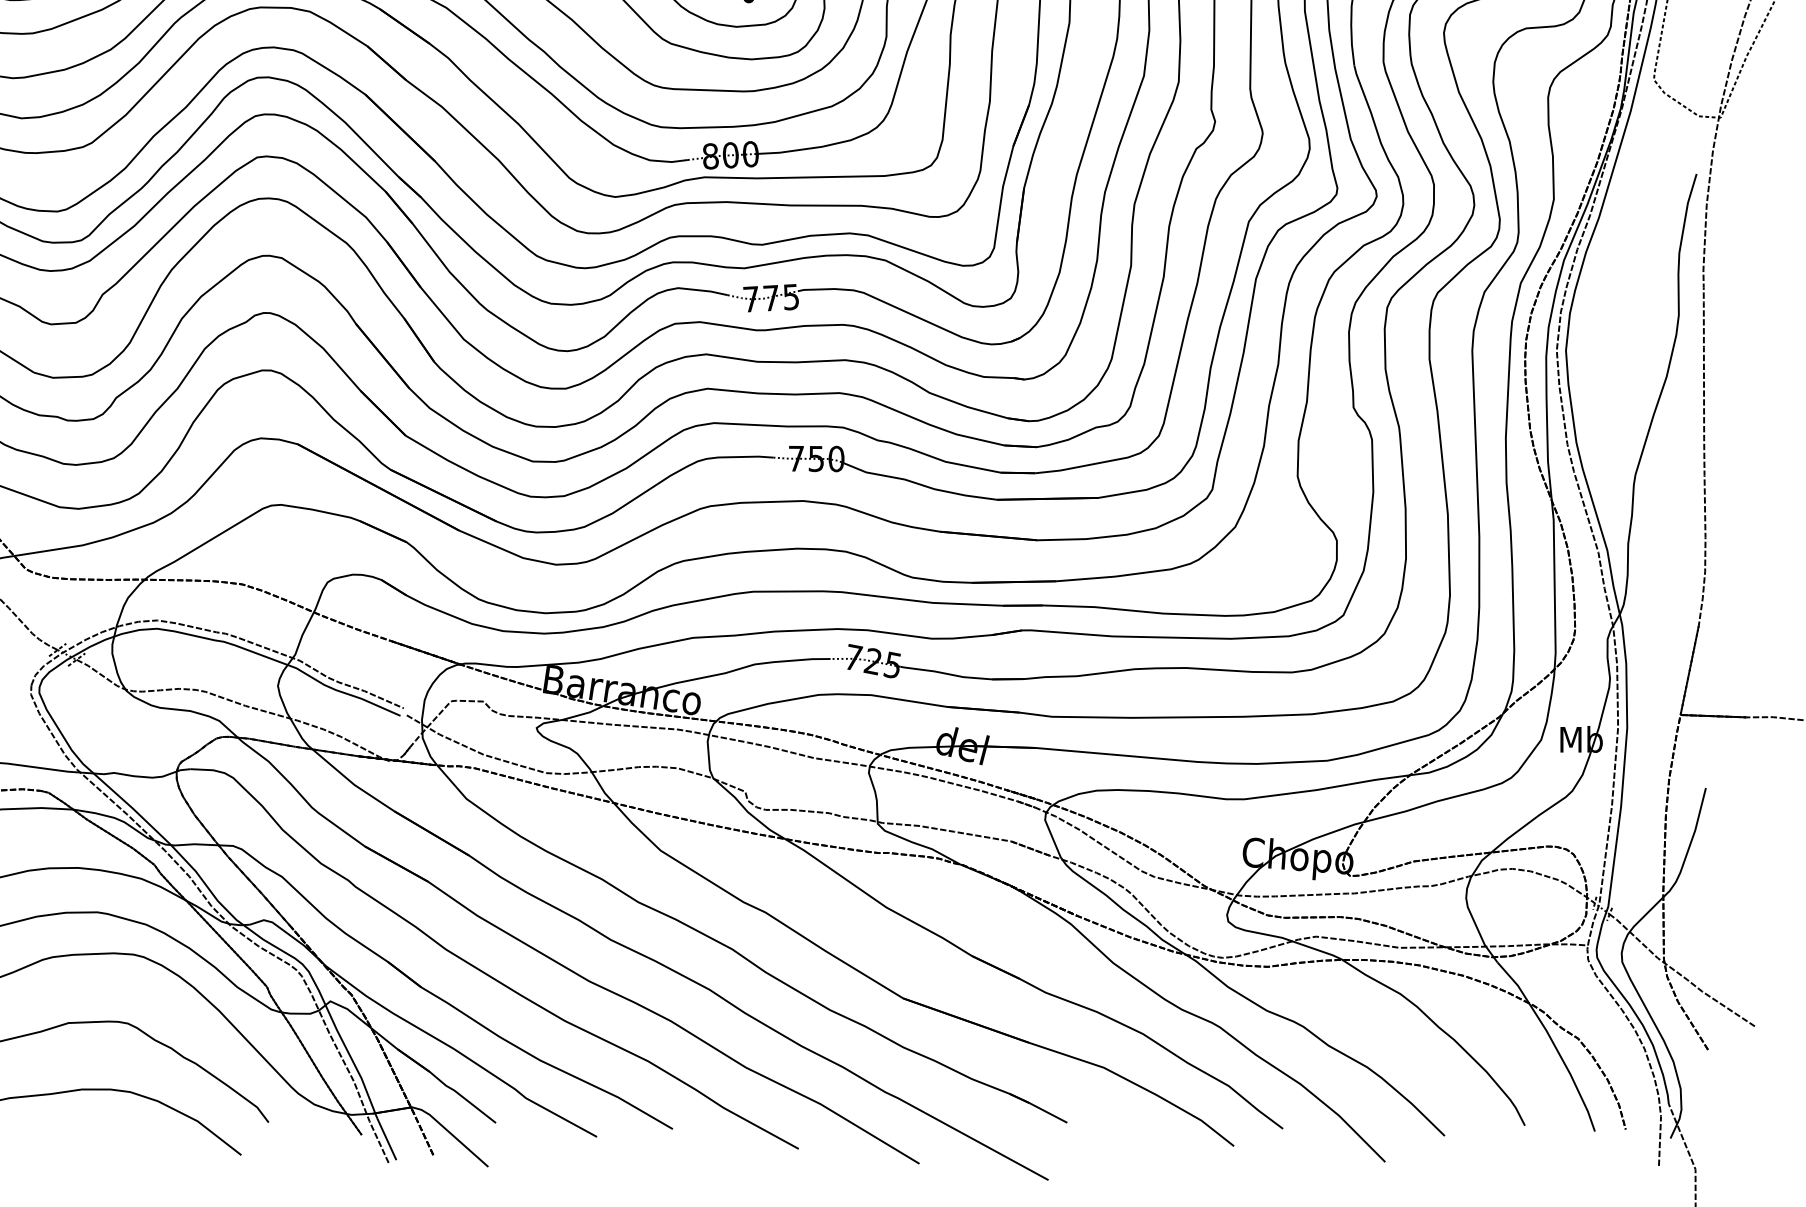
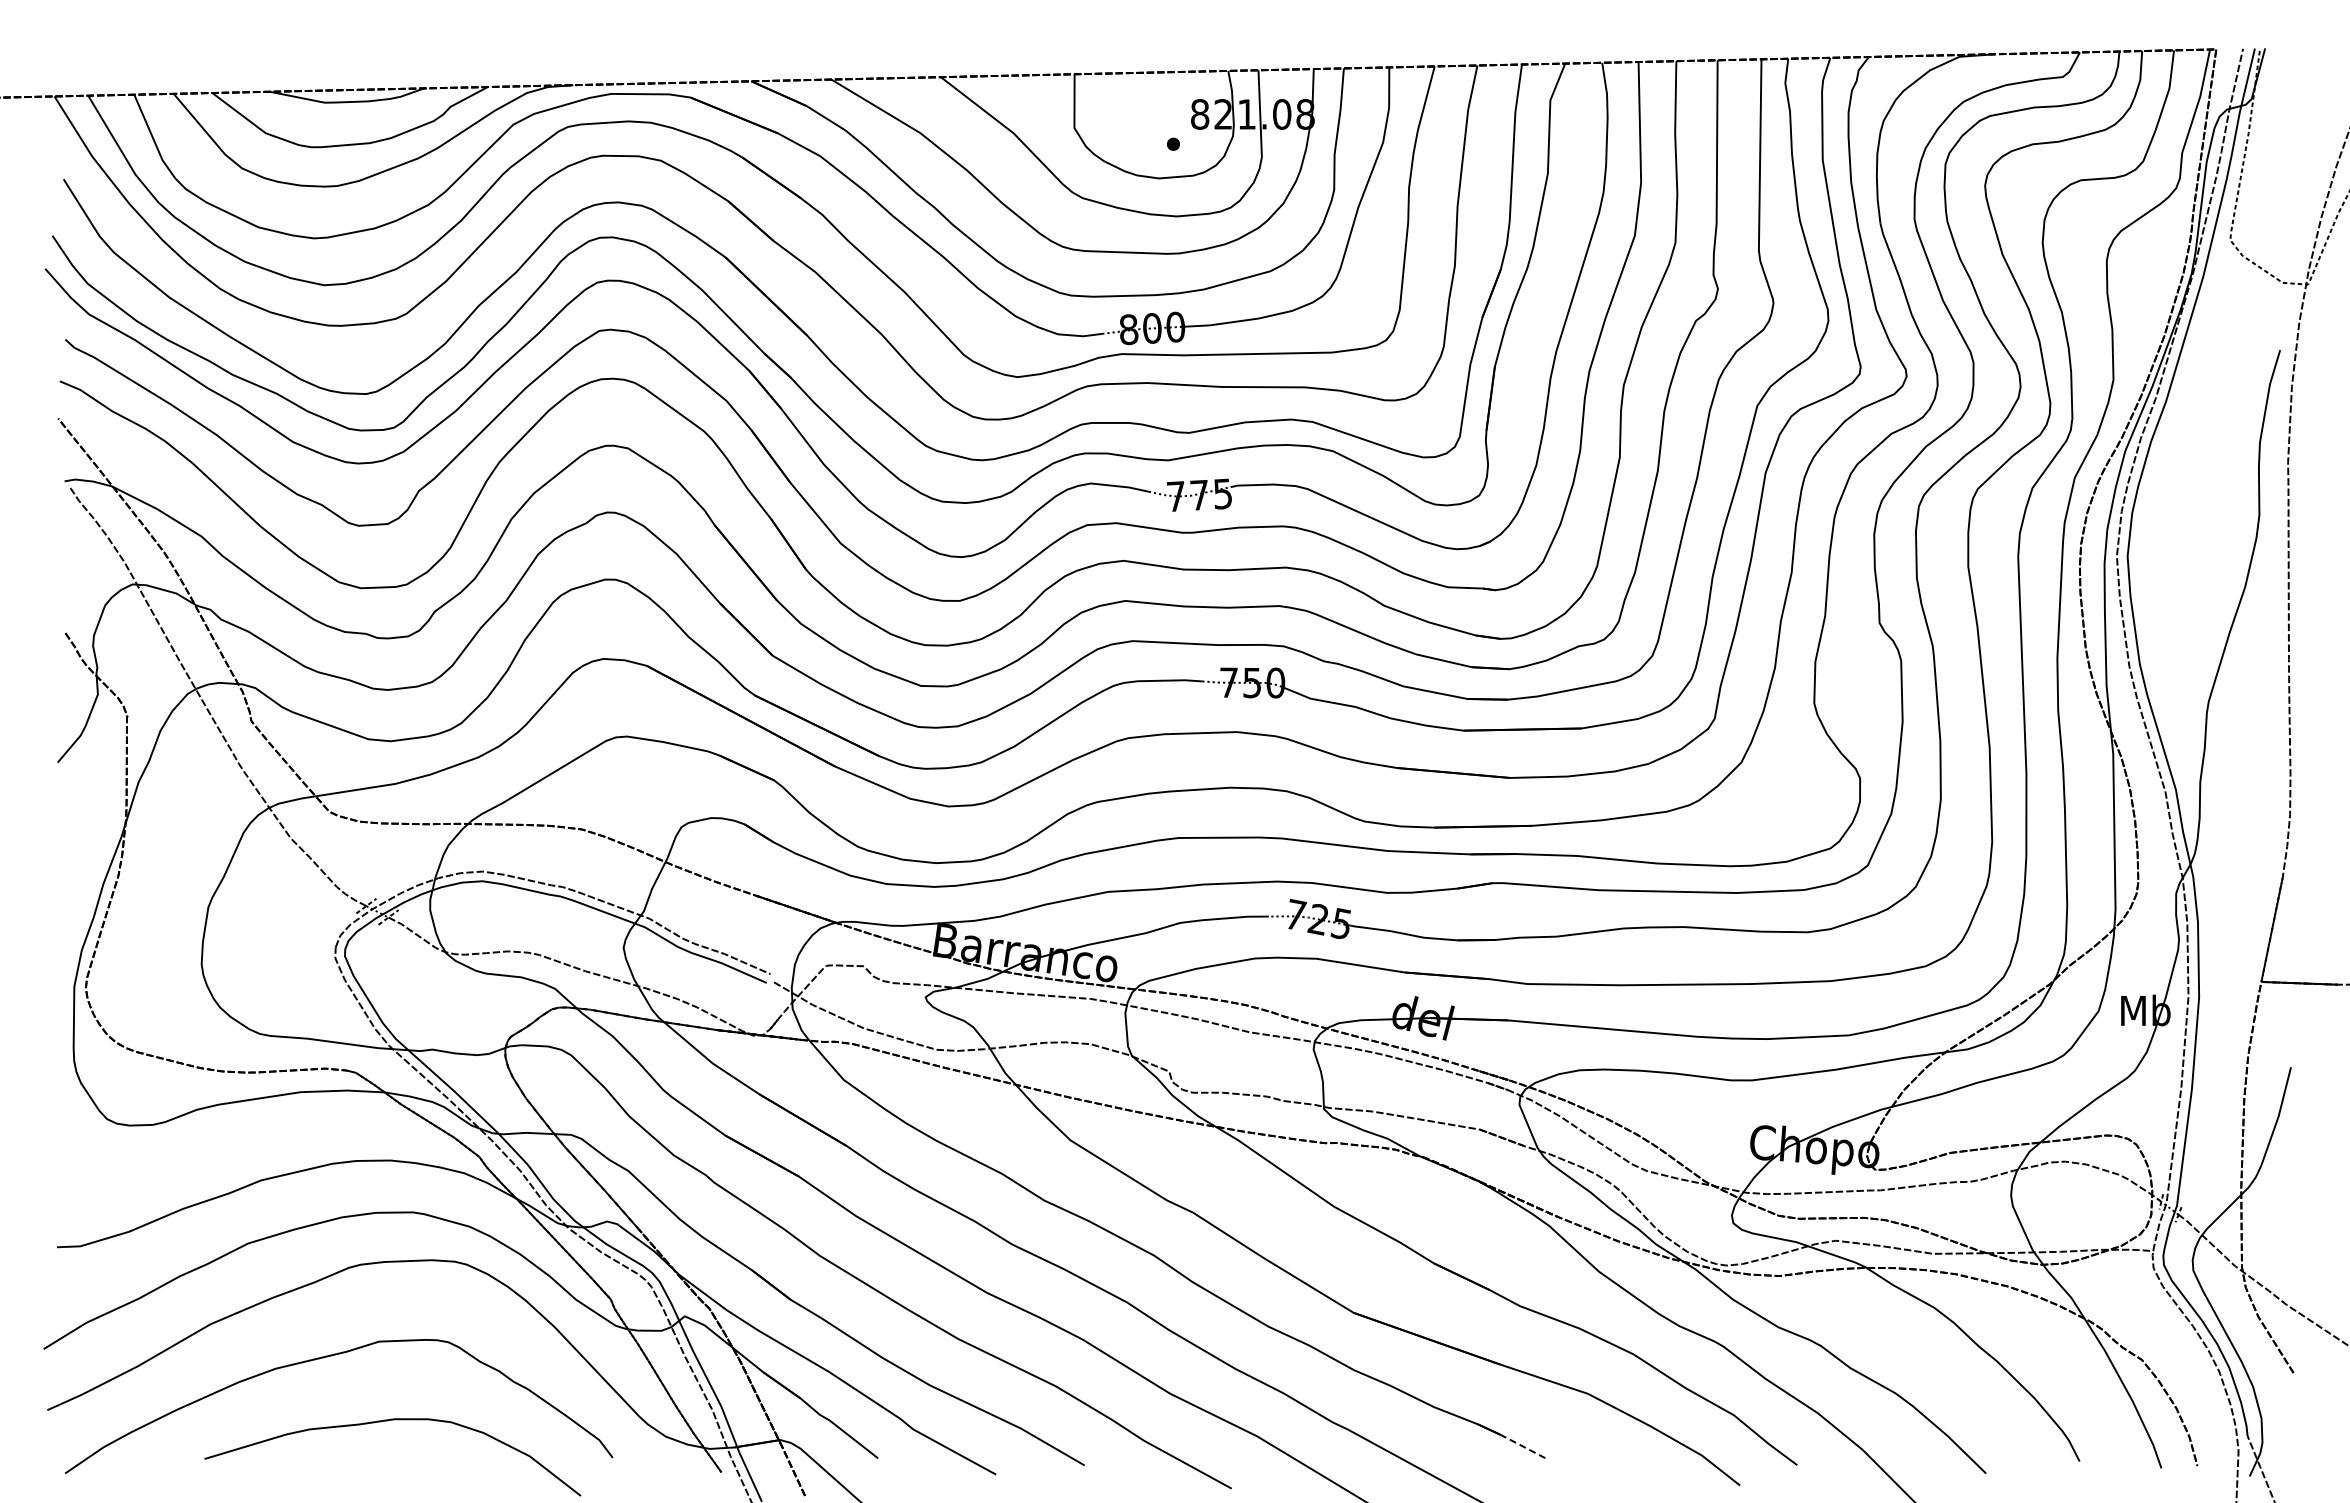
line: (1048, 1112) -> (1523, 1446), solid -> dashed

